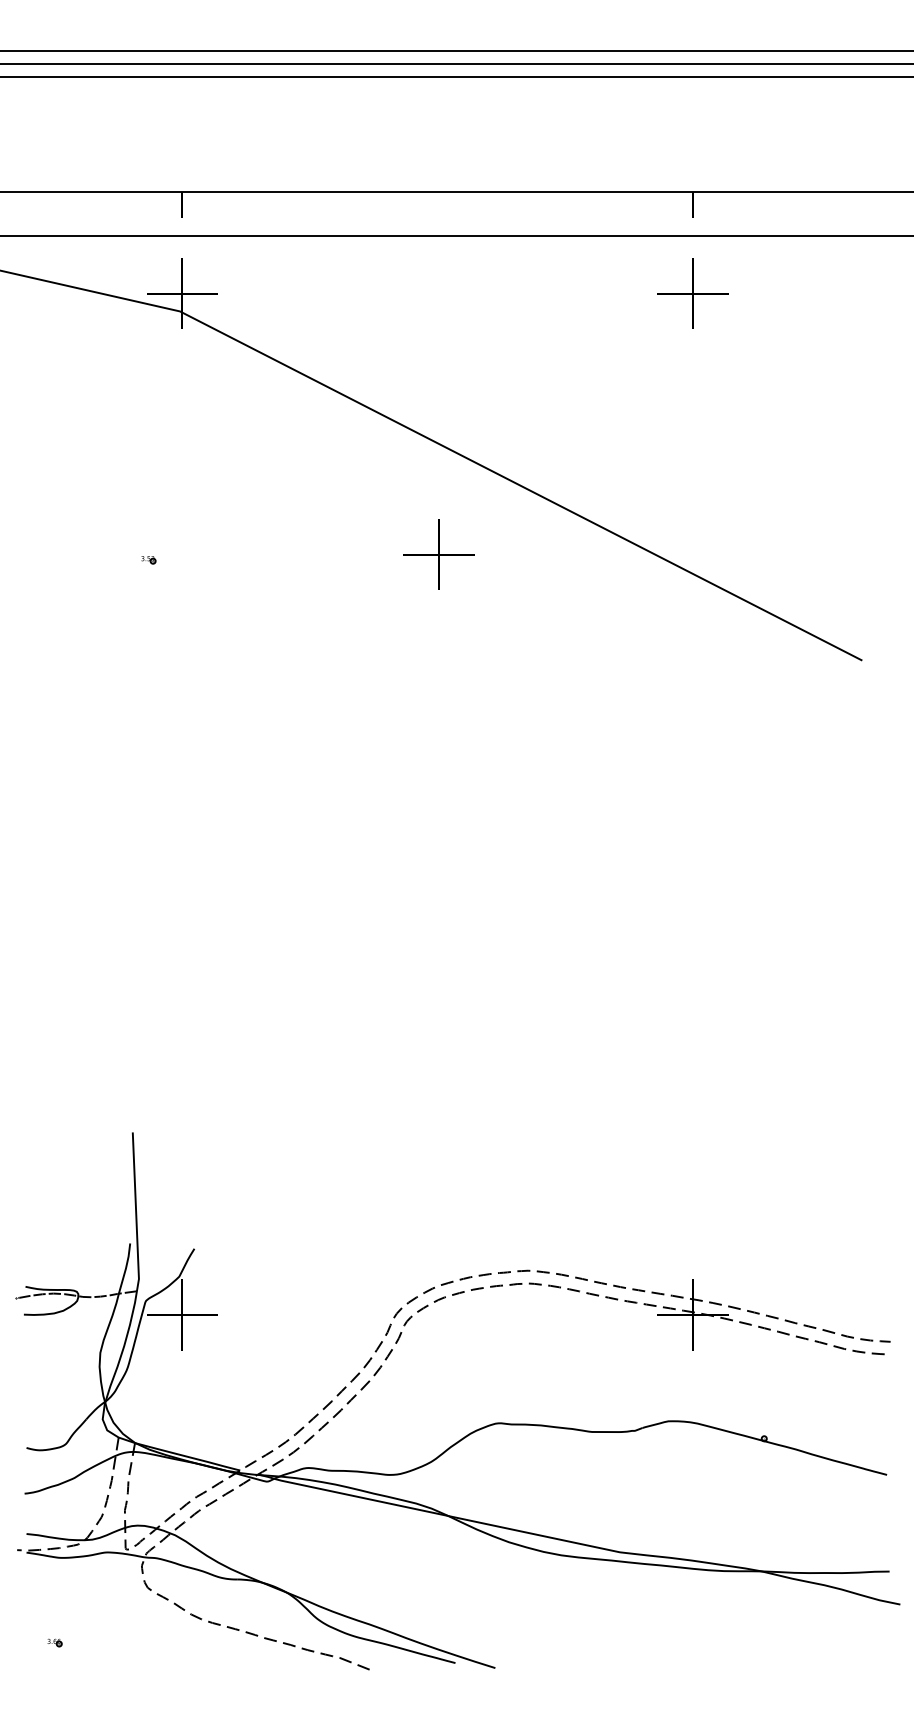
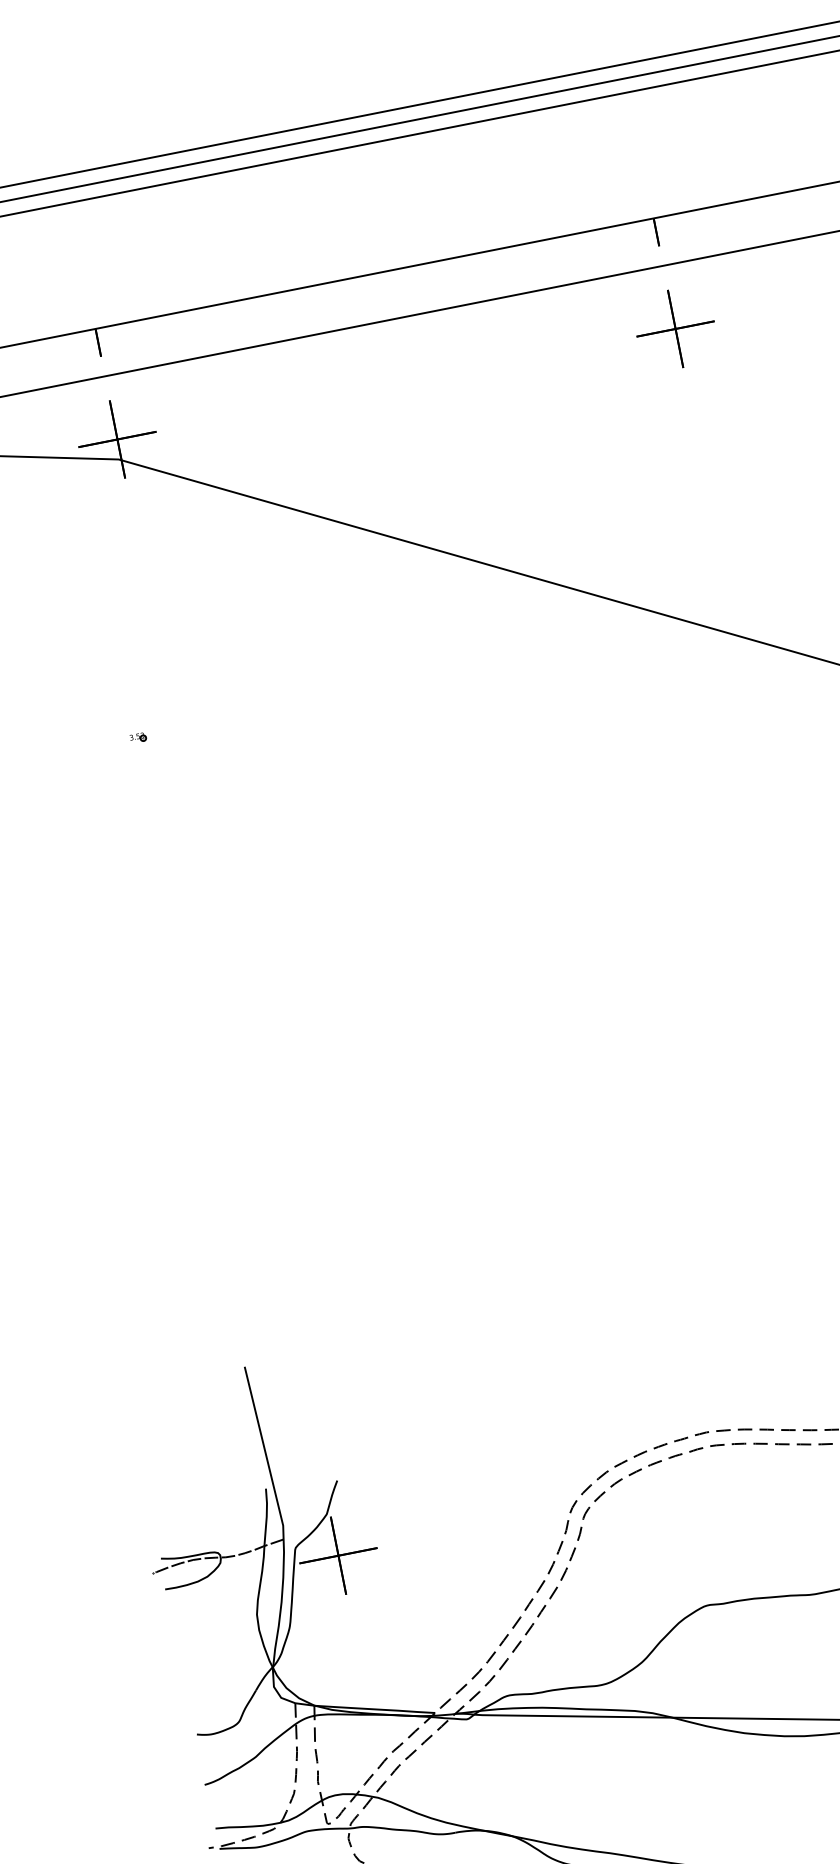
part: (438, 554) -> (453, 669), removed

